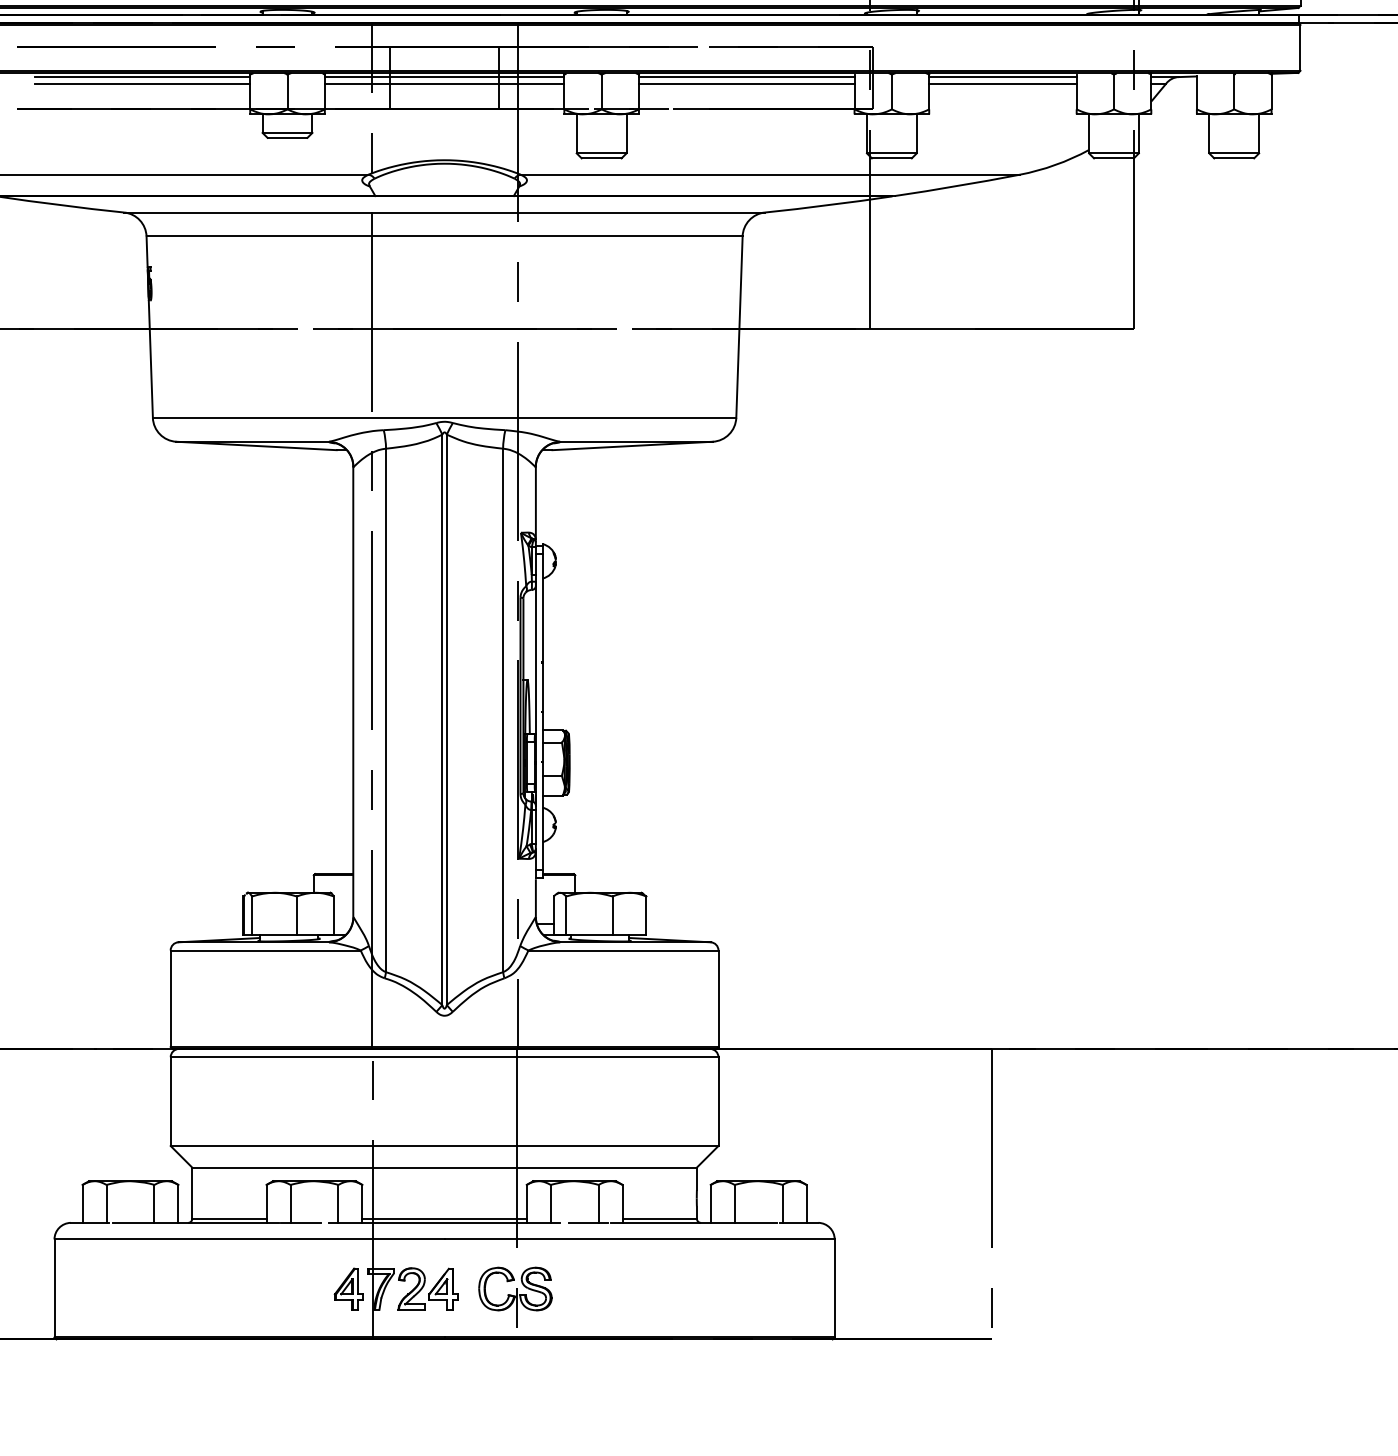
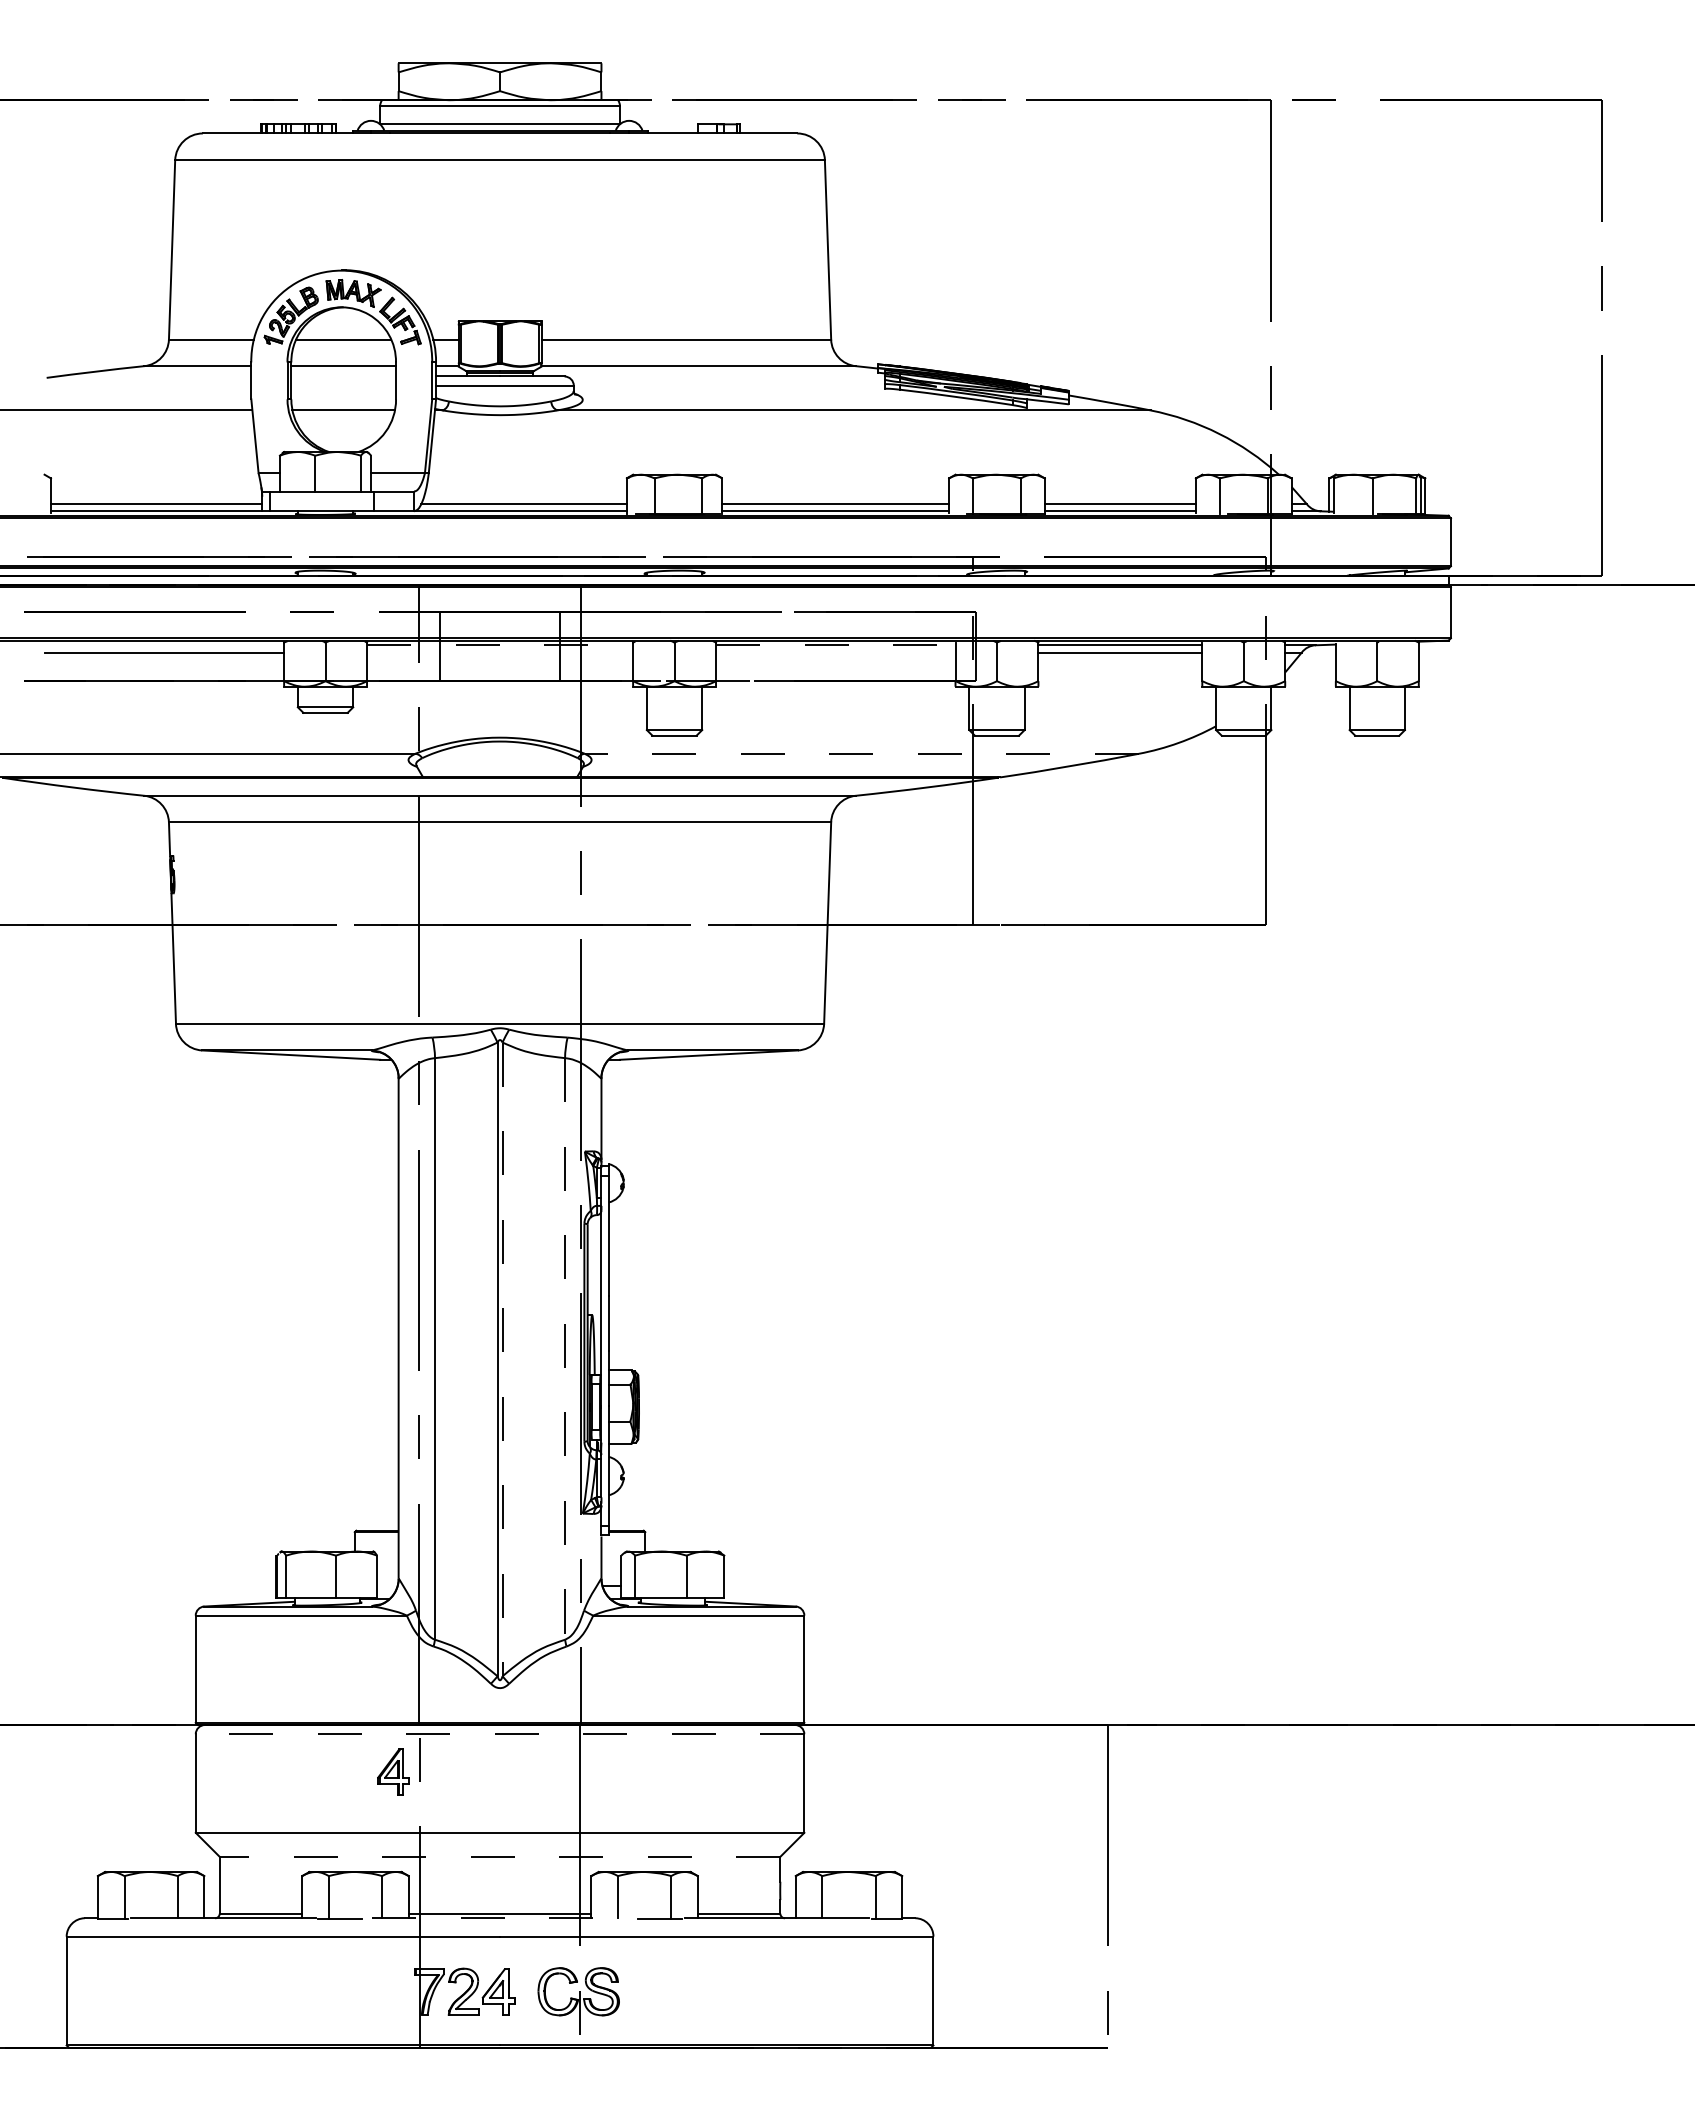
line: (142, 77) -> (164, 645), removed
line: (444, 77) -> (500, 645), solid -> dashed
line: (746, 77) -> (835, 645), solid -> dashed
line: (444, 83) -> (500, 652), removed
line: (746, 83) -> (835, 652), removed
line: (769, 174) -> (861, 753), solid -> dashed
line: (503, 710) -> (565, 1348), solid -> dashed
line: (446, 719) -> (502, 1359), solid -> dashed
line: (444, 1057) -> (499, 1734), solid -> dashed
line: (444, 1167) -> (499, 1856), solid -> dashed
line: (444, 1223) -> (500, 1918), solid -> dashed
part: (348, 1288) -> (393, 1771), moved

